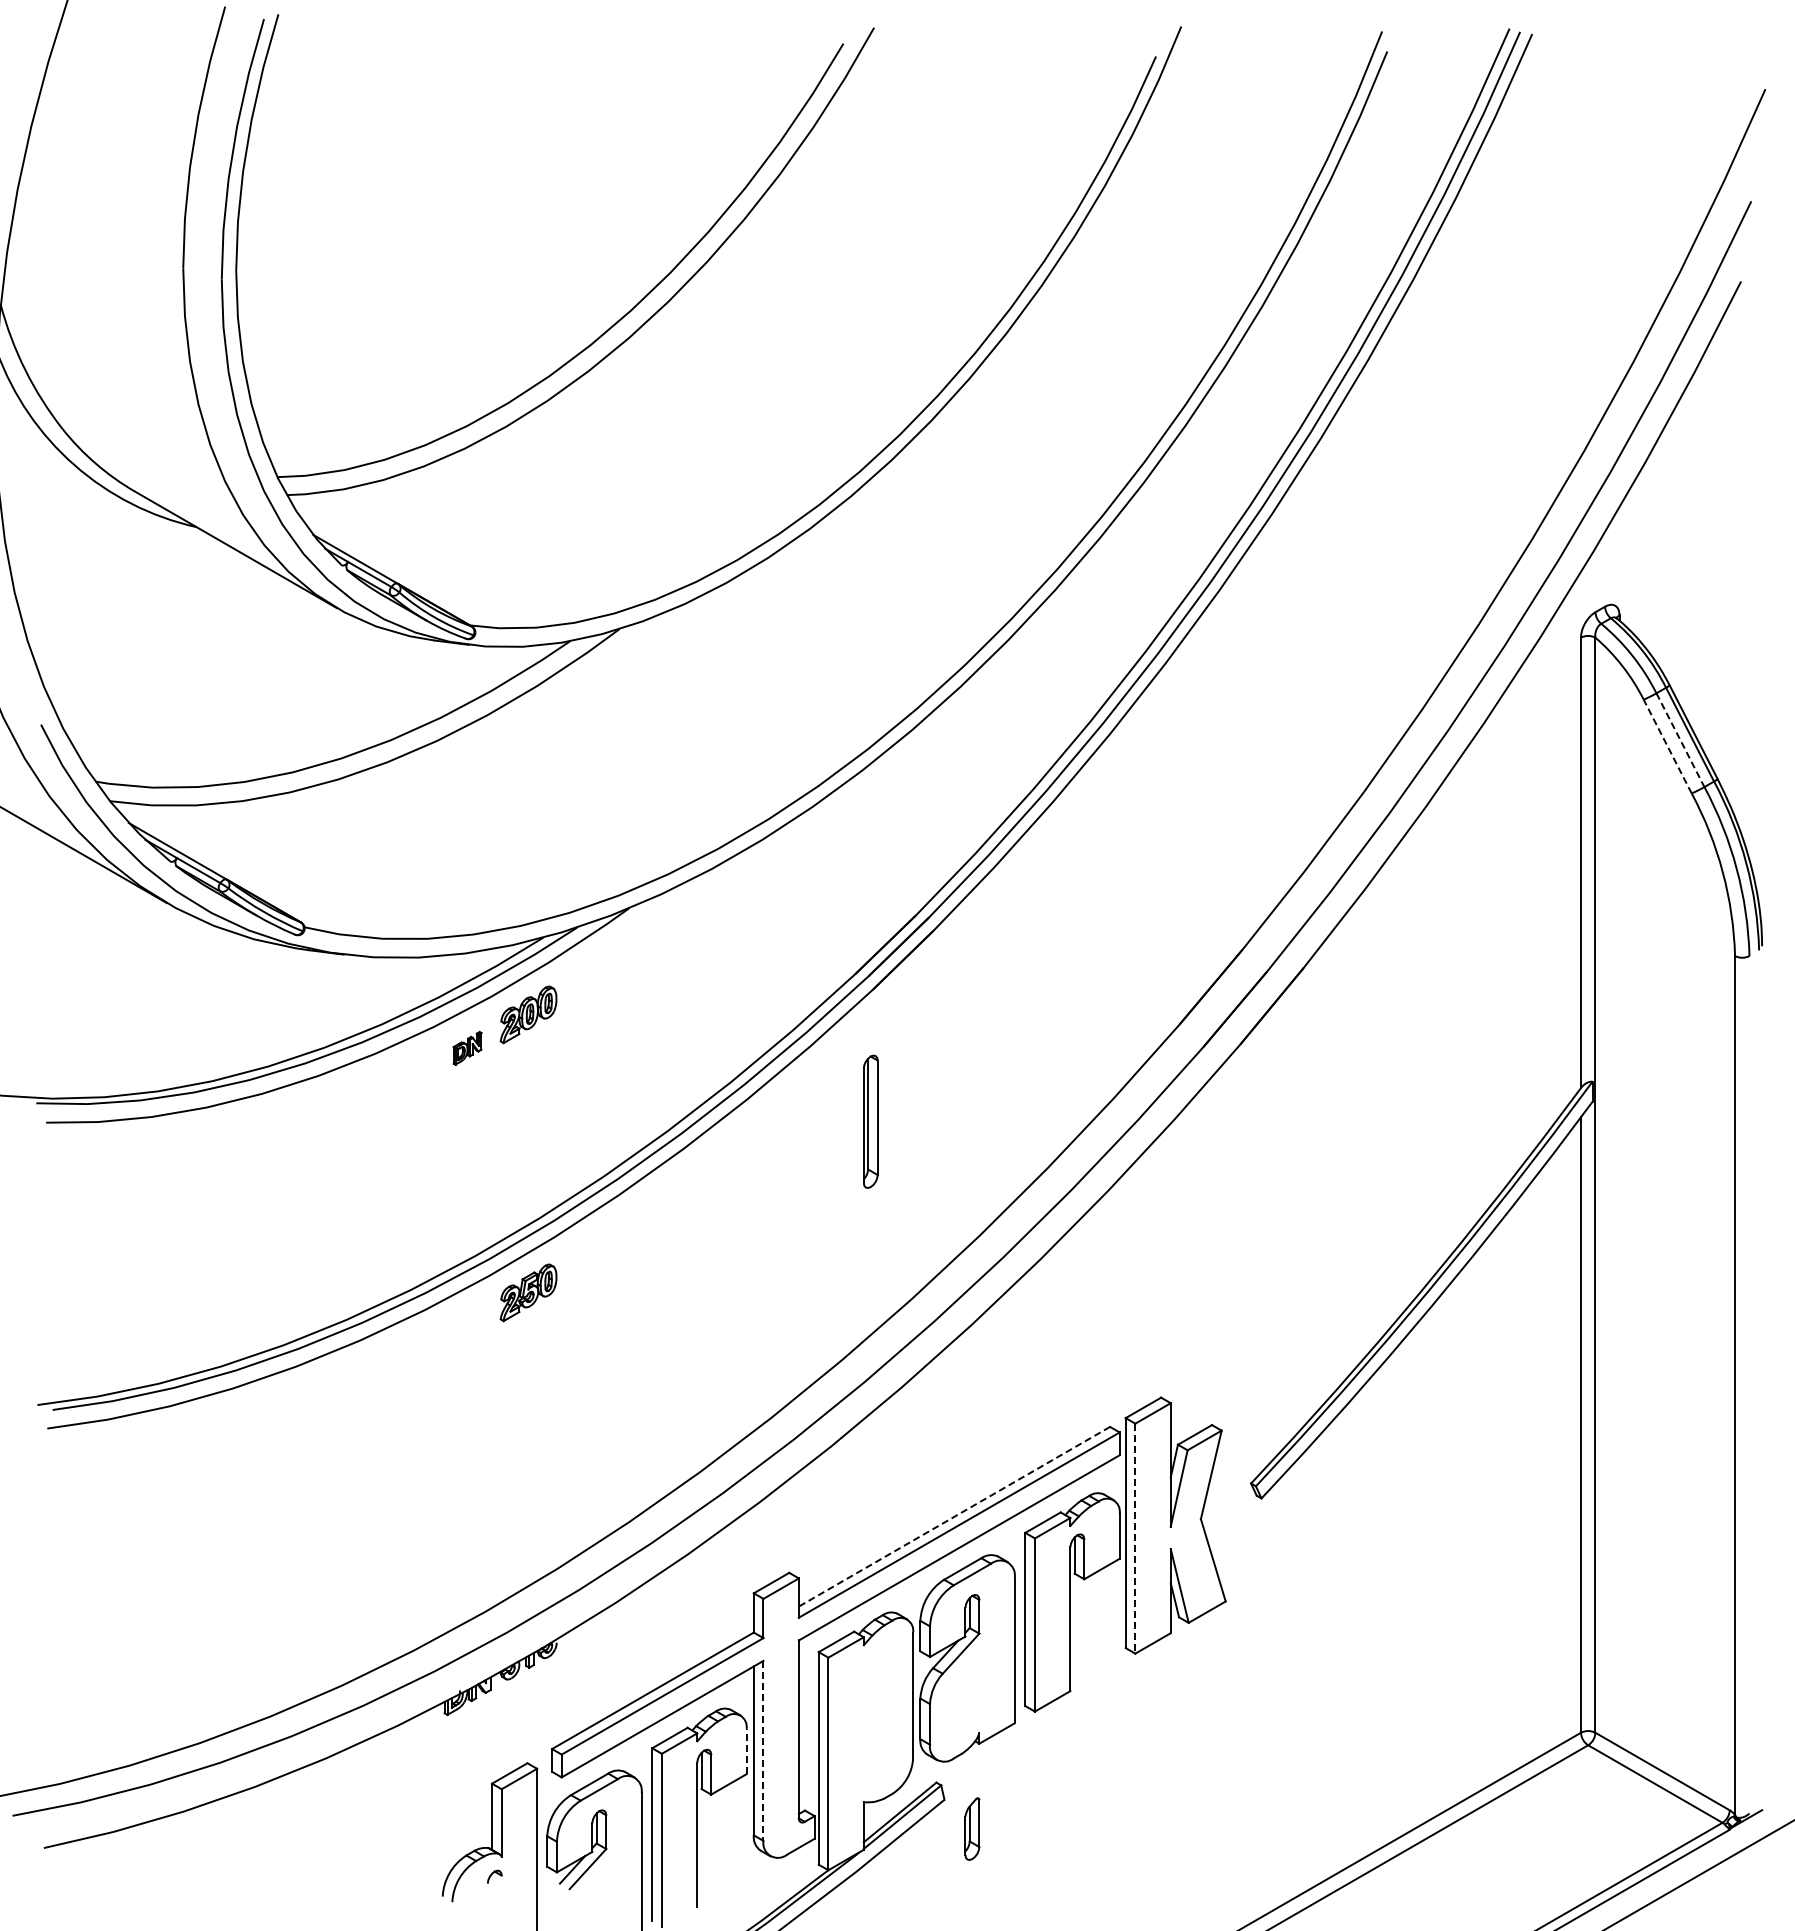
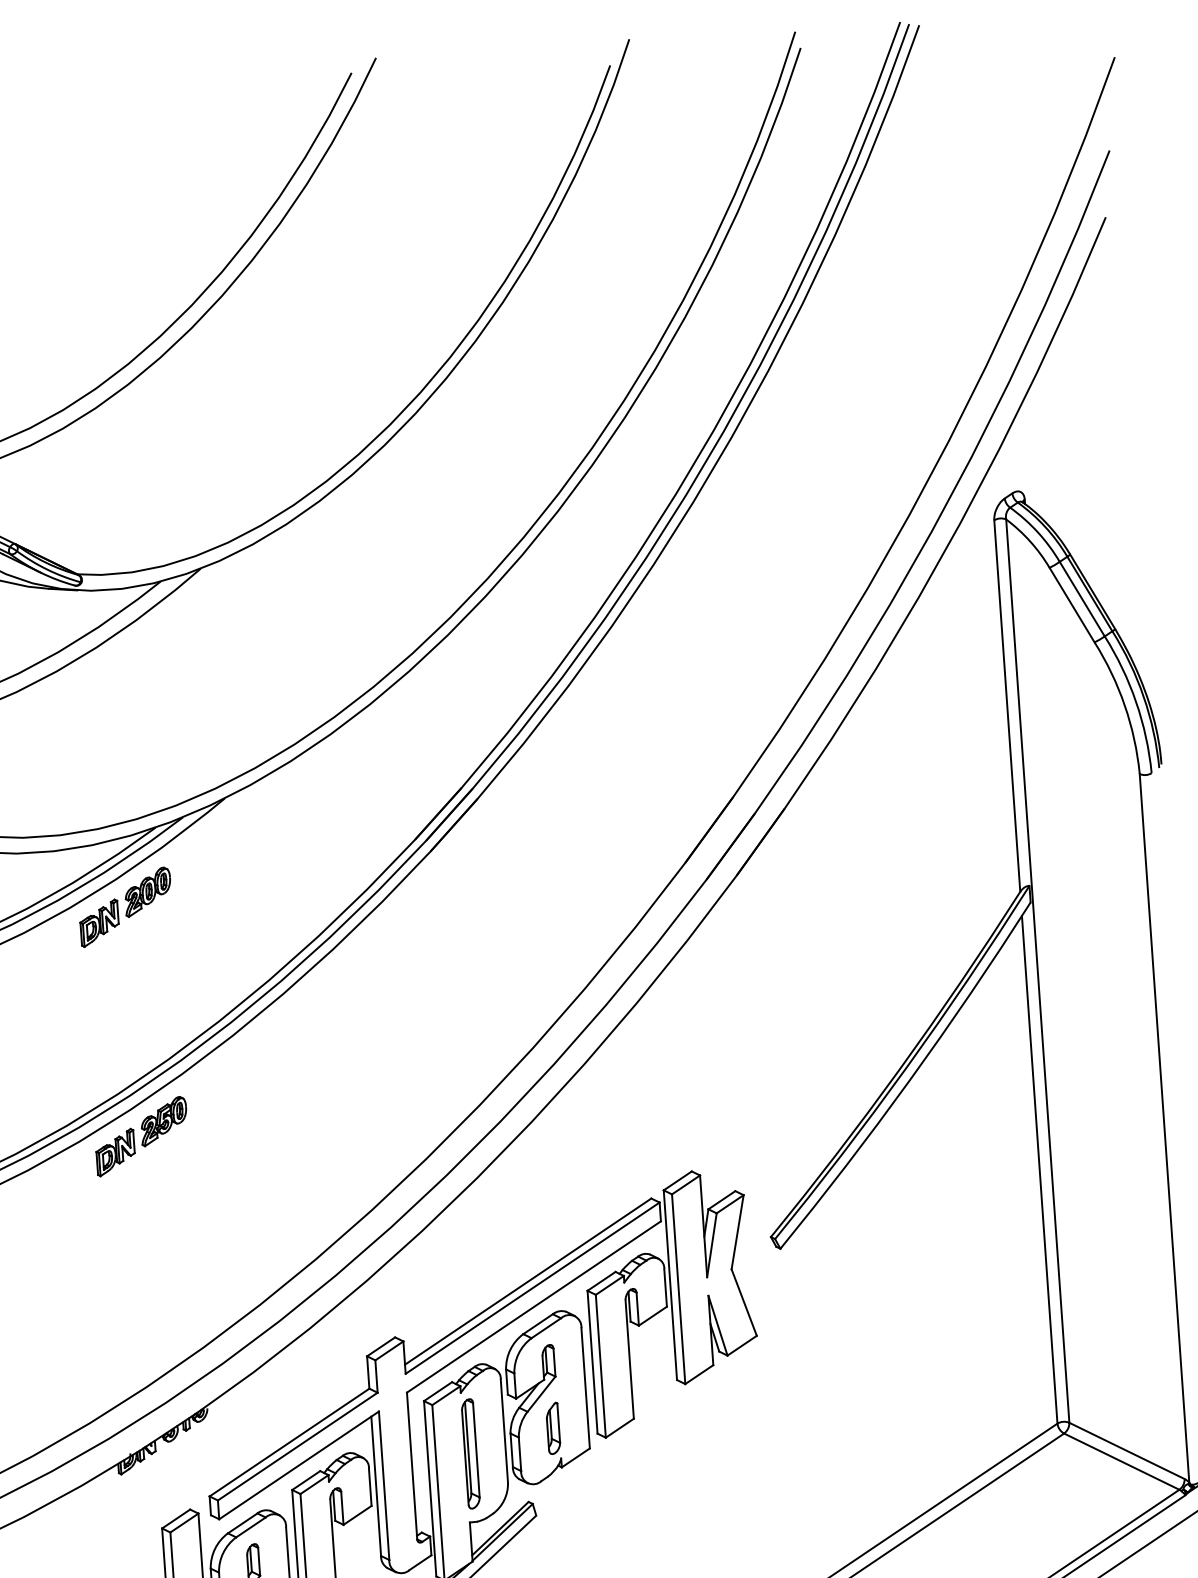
line: (1680, 740) -> (1082, 599), dashed -> solid
line: (1667, 746) -> (1071, 605), dashed -> solid
part: (467, 1048) -> (99, 923), size x1.67
part: (870, 1121) -> (470, 1453), moved
part: (467, 1326) -> (115, 1152), added
line: (954, 1516) -> (528, 1281), dashed -> solid
line: (1135, 1538) -> (678, 1289), dashed -> solid
line: (746, 1751) -> (370, 1487), dashed -> solid
line: (763, 1751) -> (384, 1486), dashed -> solid
part: (972, 1828) -> (553, 1428), moved

